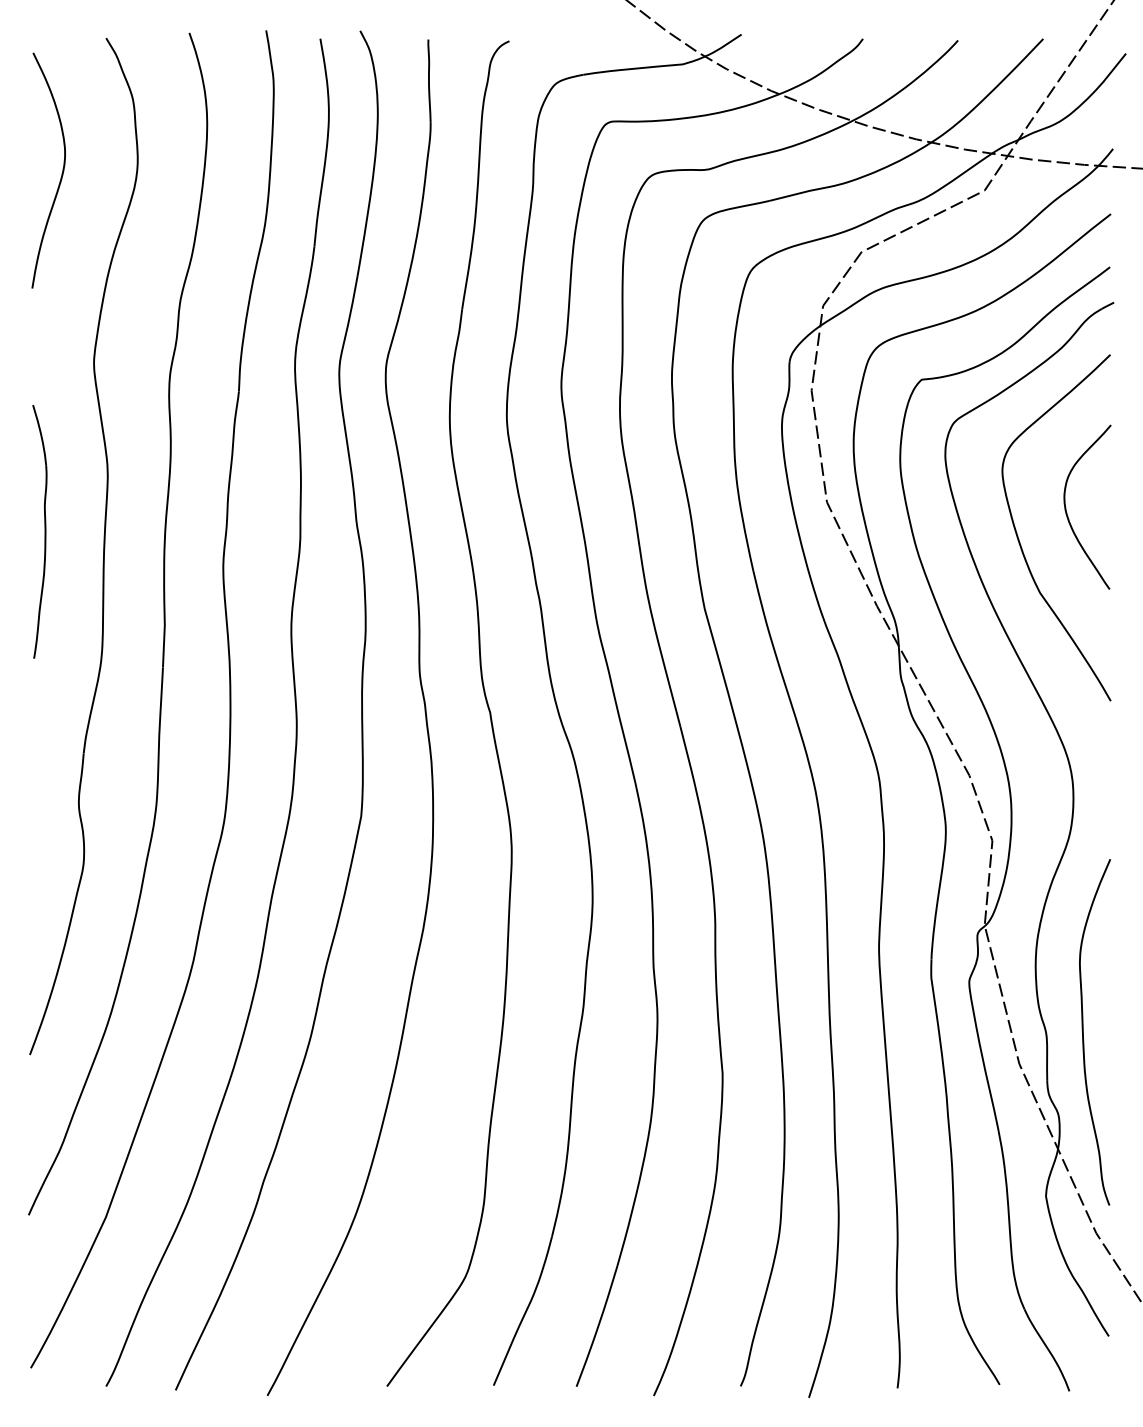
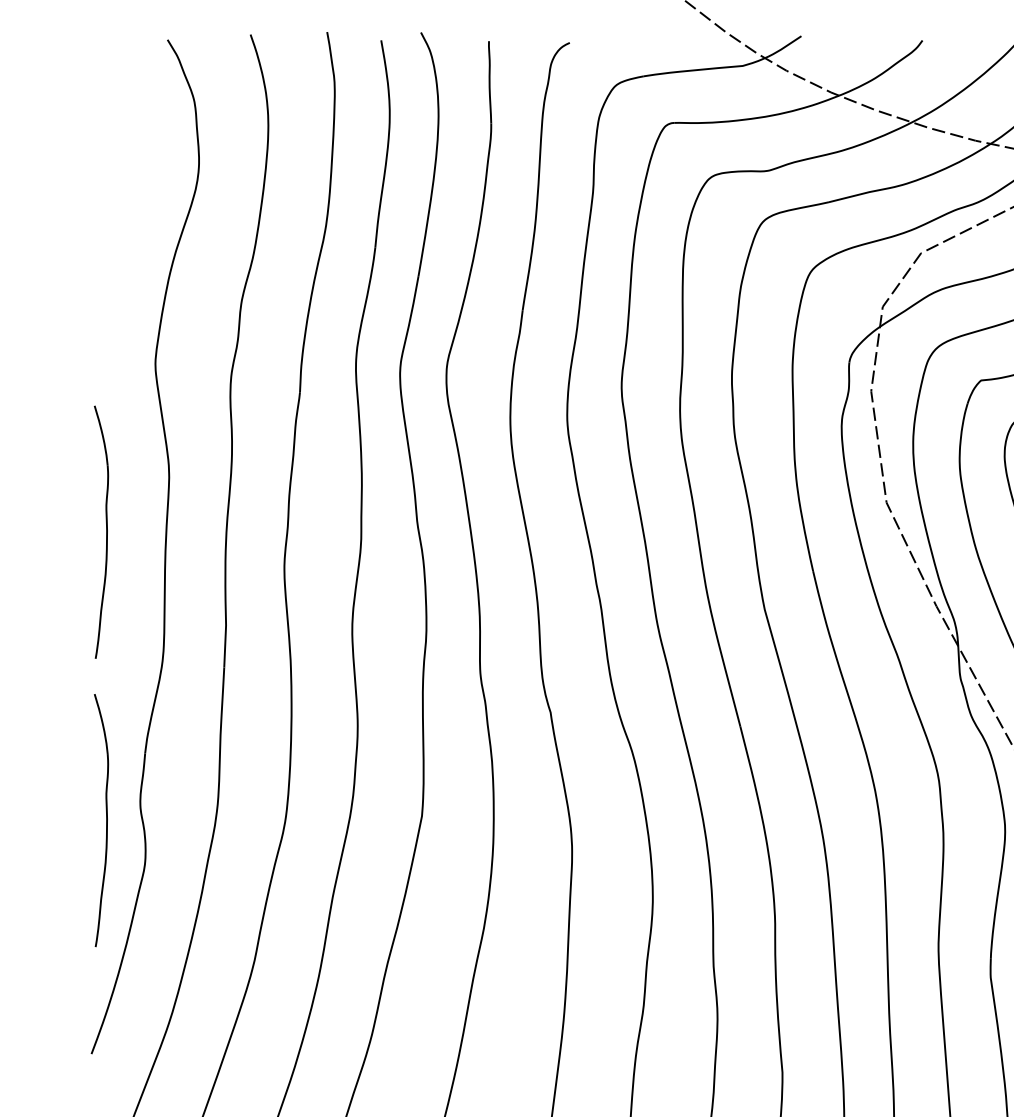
curve: (61, 173) -> (123, 174), removed
part: (39, 820) -> (101, 820), added

